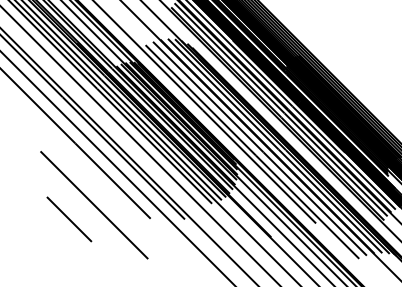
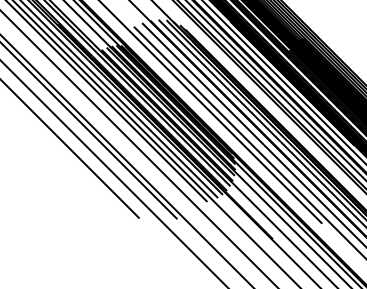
line: (94, 205) -> (77, 203), removed
line: (68, 218) -> (48, 218), removed

